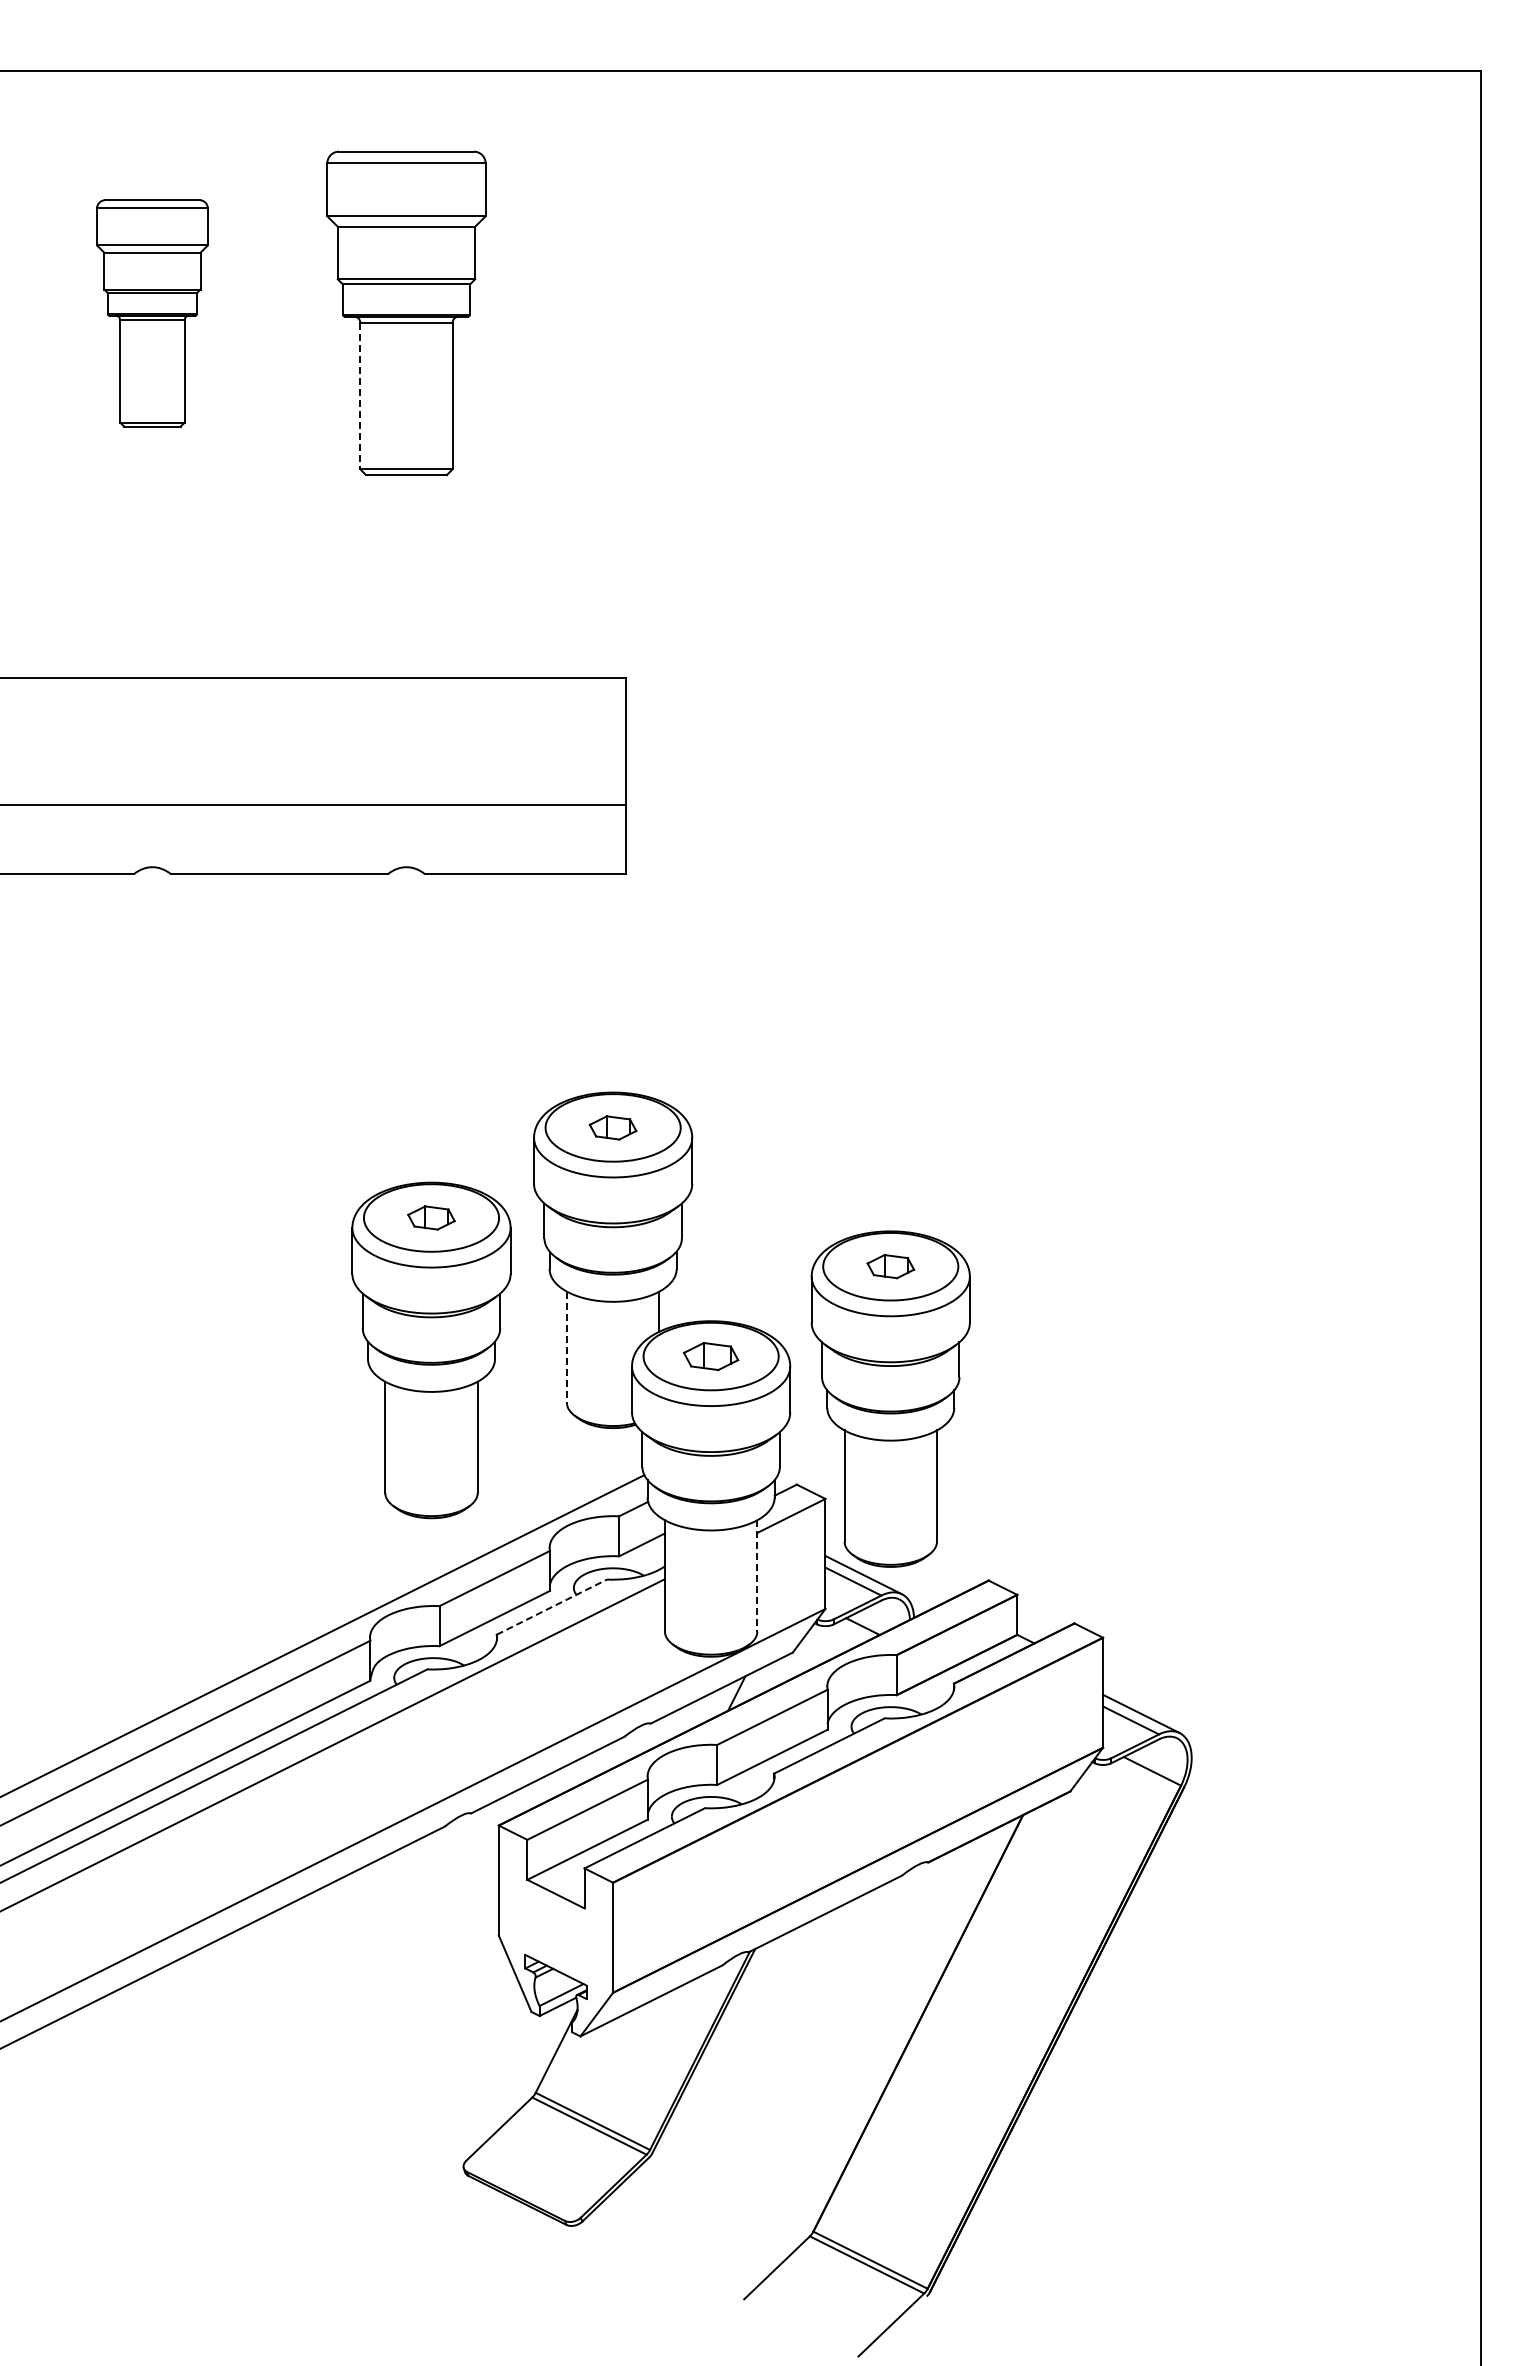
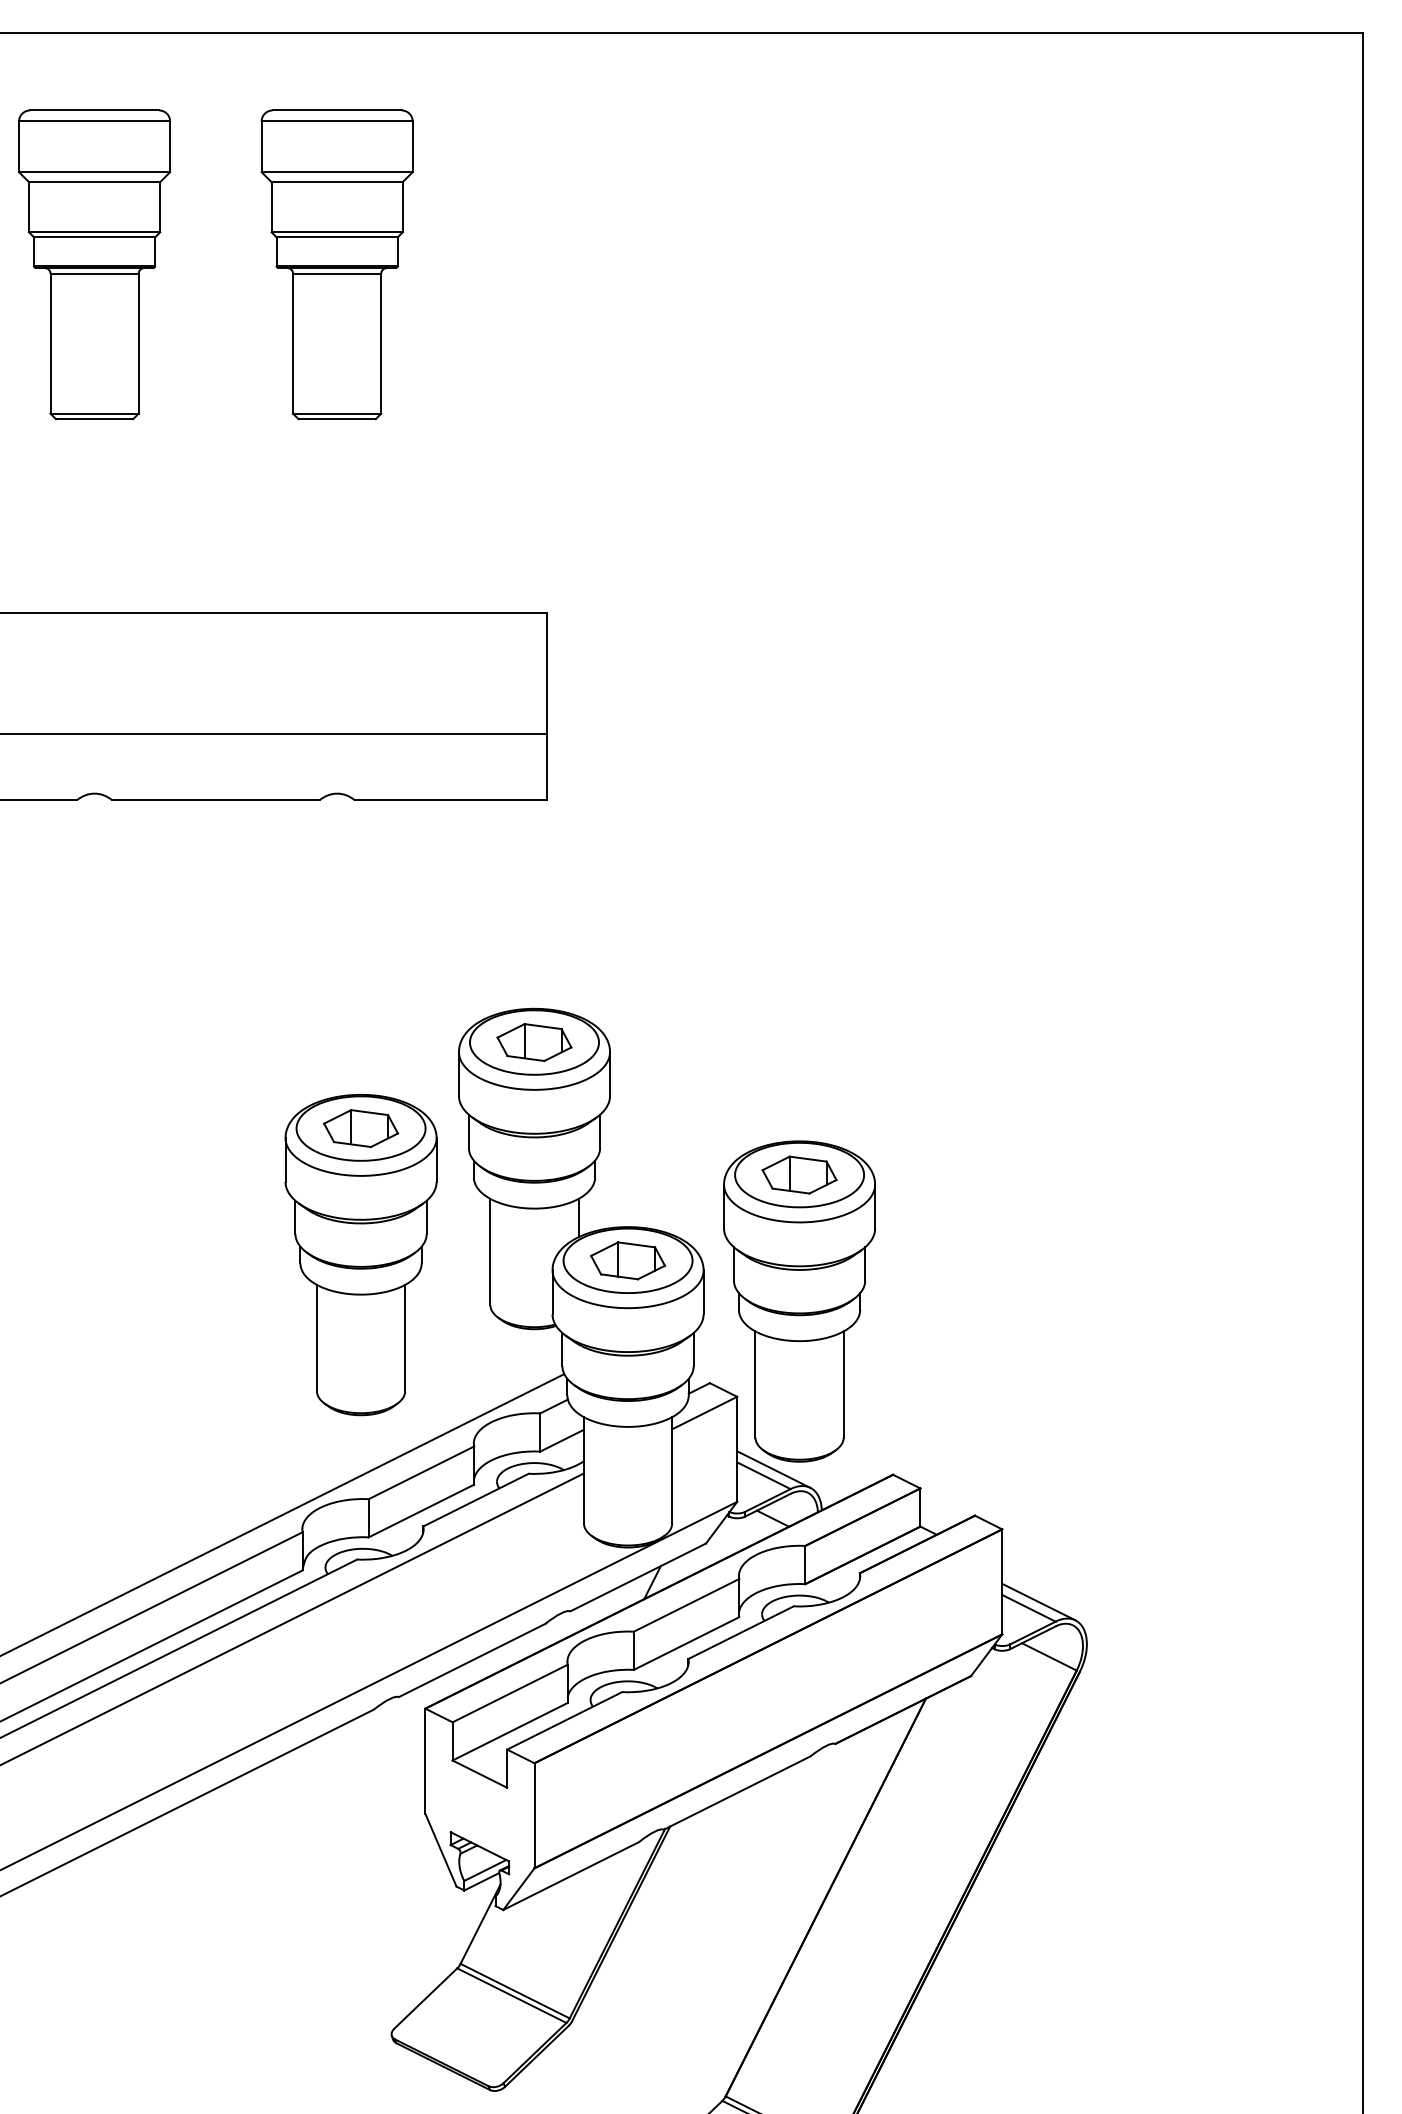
part: (152, 313) -> (94, 264), size x1.43
line: (360, 396) -> (293, 344), dashed -> solid
part: (612, 1127) -> (533, 1042), size x1.67
part: (431, 1217) -> (361, 1128), size x1.67
part: (890, 1266) -> (799, 1174), size x1.67
line: (566, 1347) -> (489, 1252), dashed -> solid
part: (710, 1356) -> (627, 1260), size x1.43
line: (757, 1575) -> (672, 1469), dashed -> solid
line: (551, 1607) -> (475, 1500), dashed -> solid

